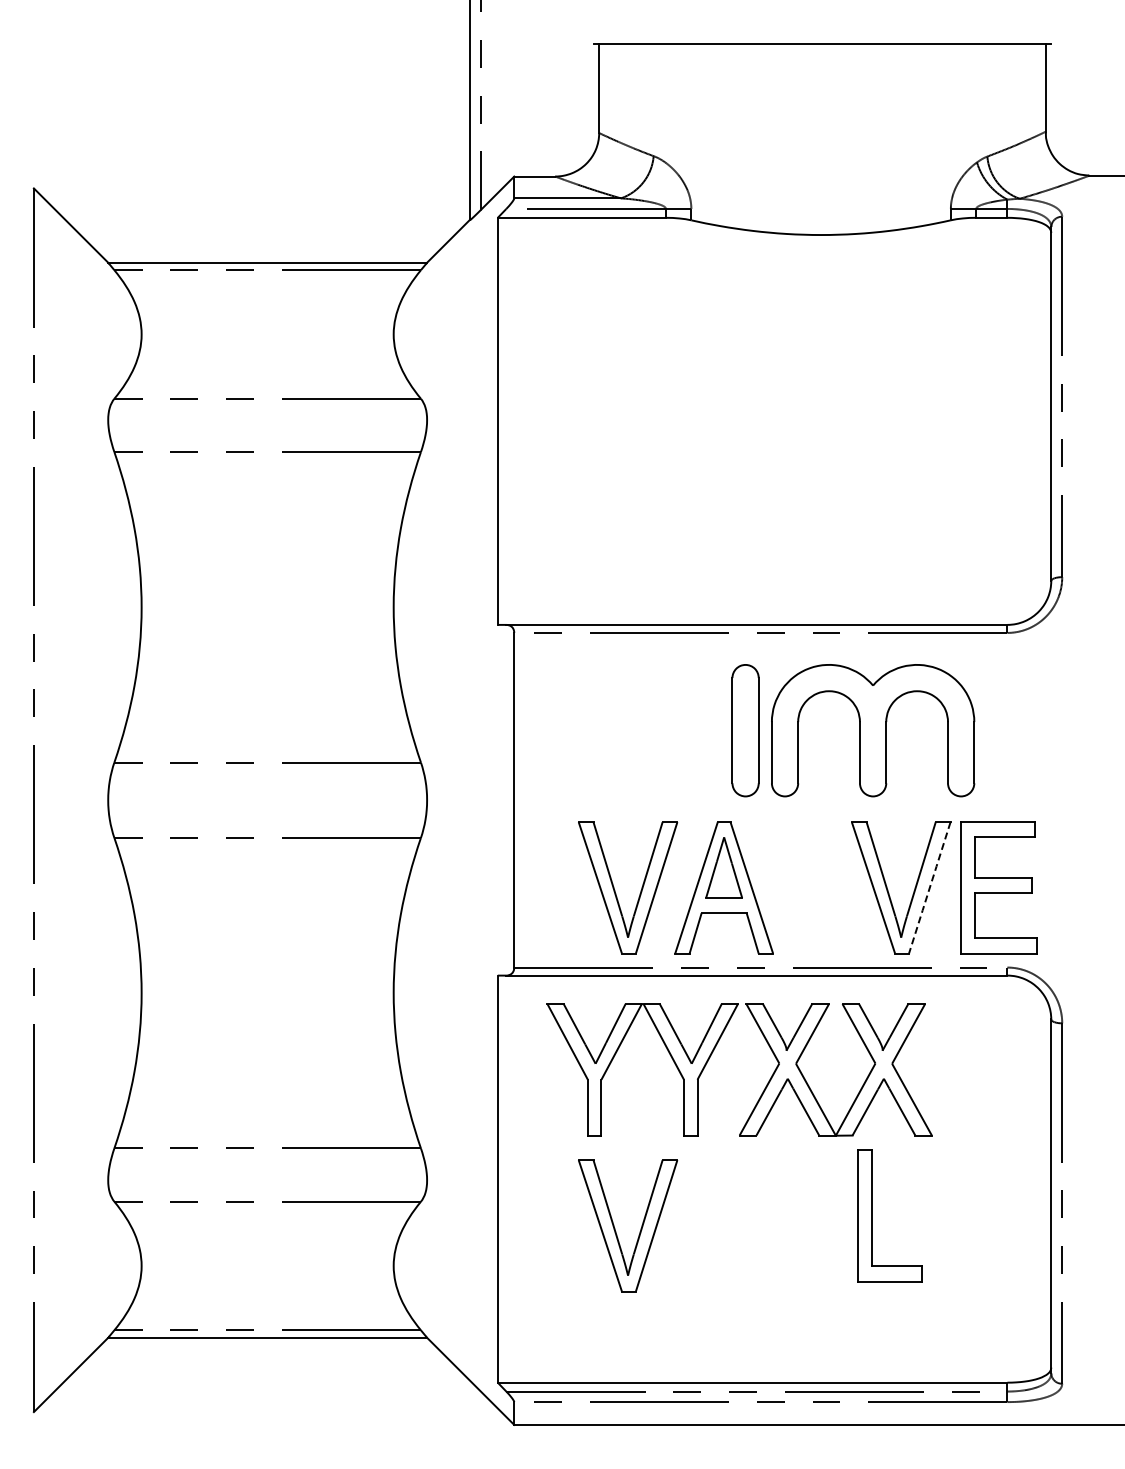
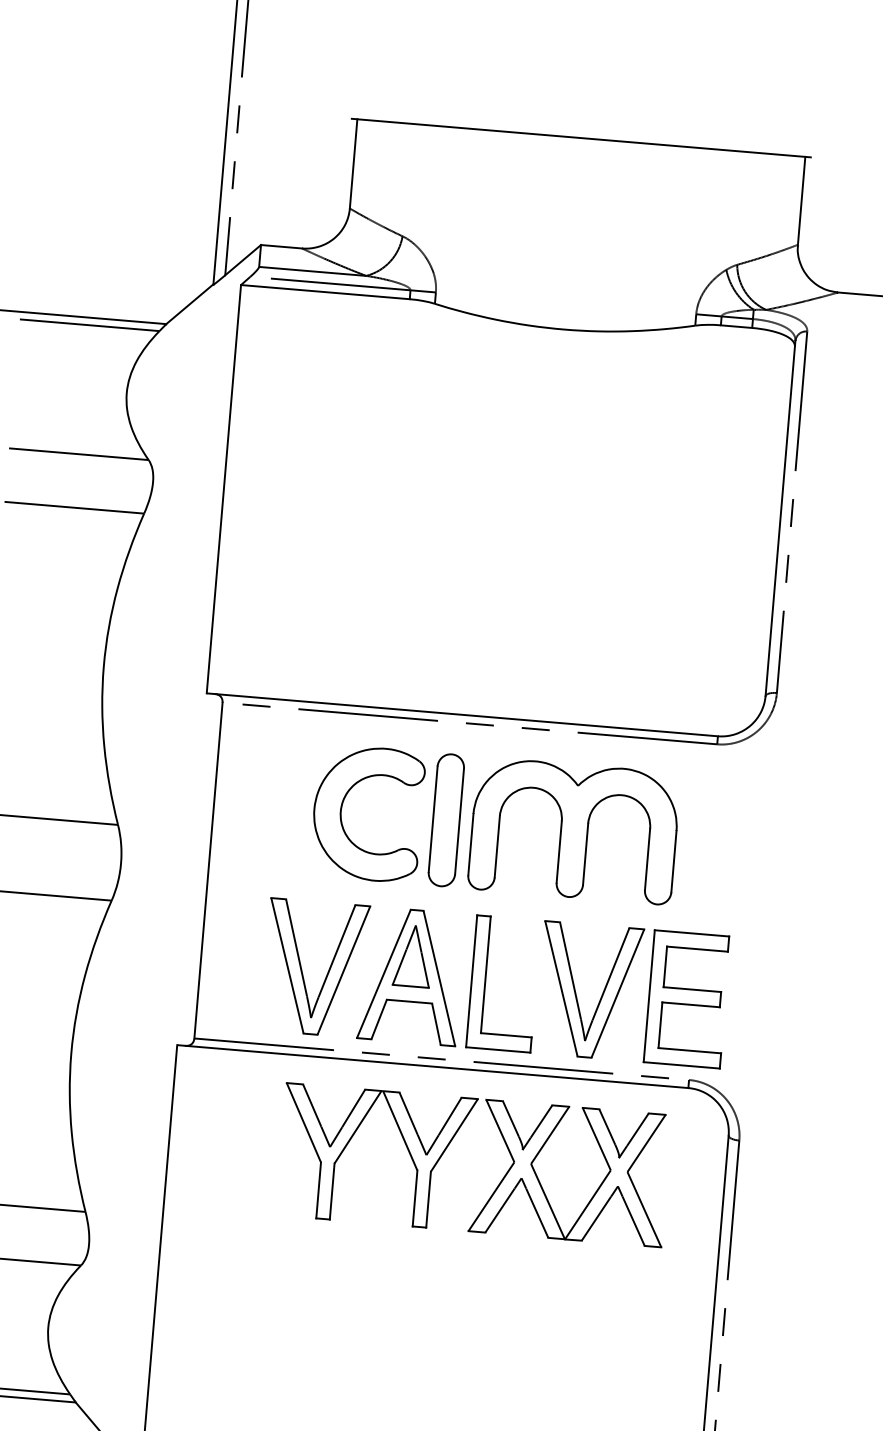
part: (641, 730) -> (341, 811), added
line: (929, 887) -> (617, 993), dashed -> solid
part: (767, 1082) -> (500, 1180), moved
part: (872, 1215) -> (486, 982), moved
part: (640, 1228) -> (299, 1310), removed

